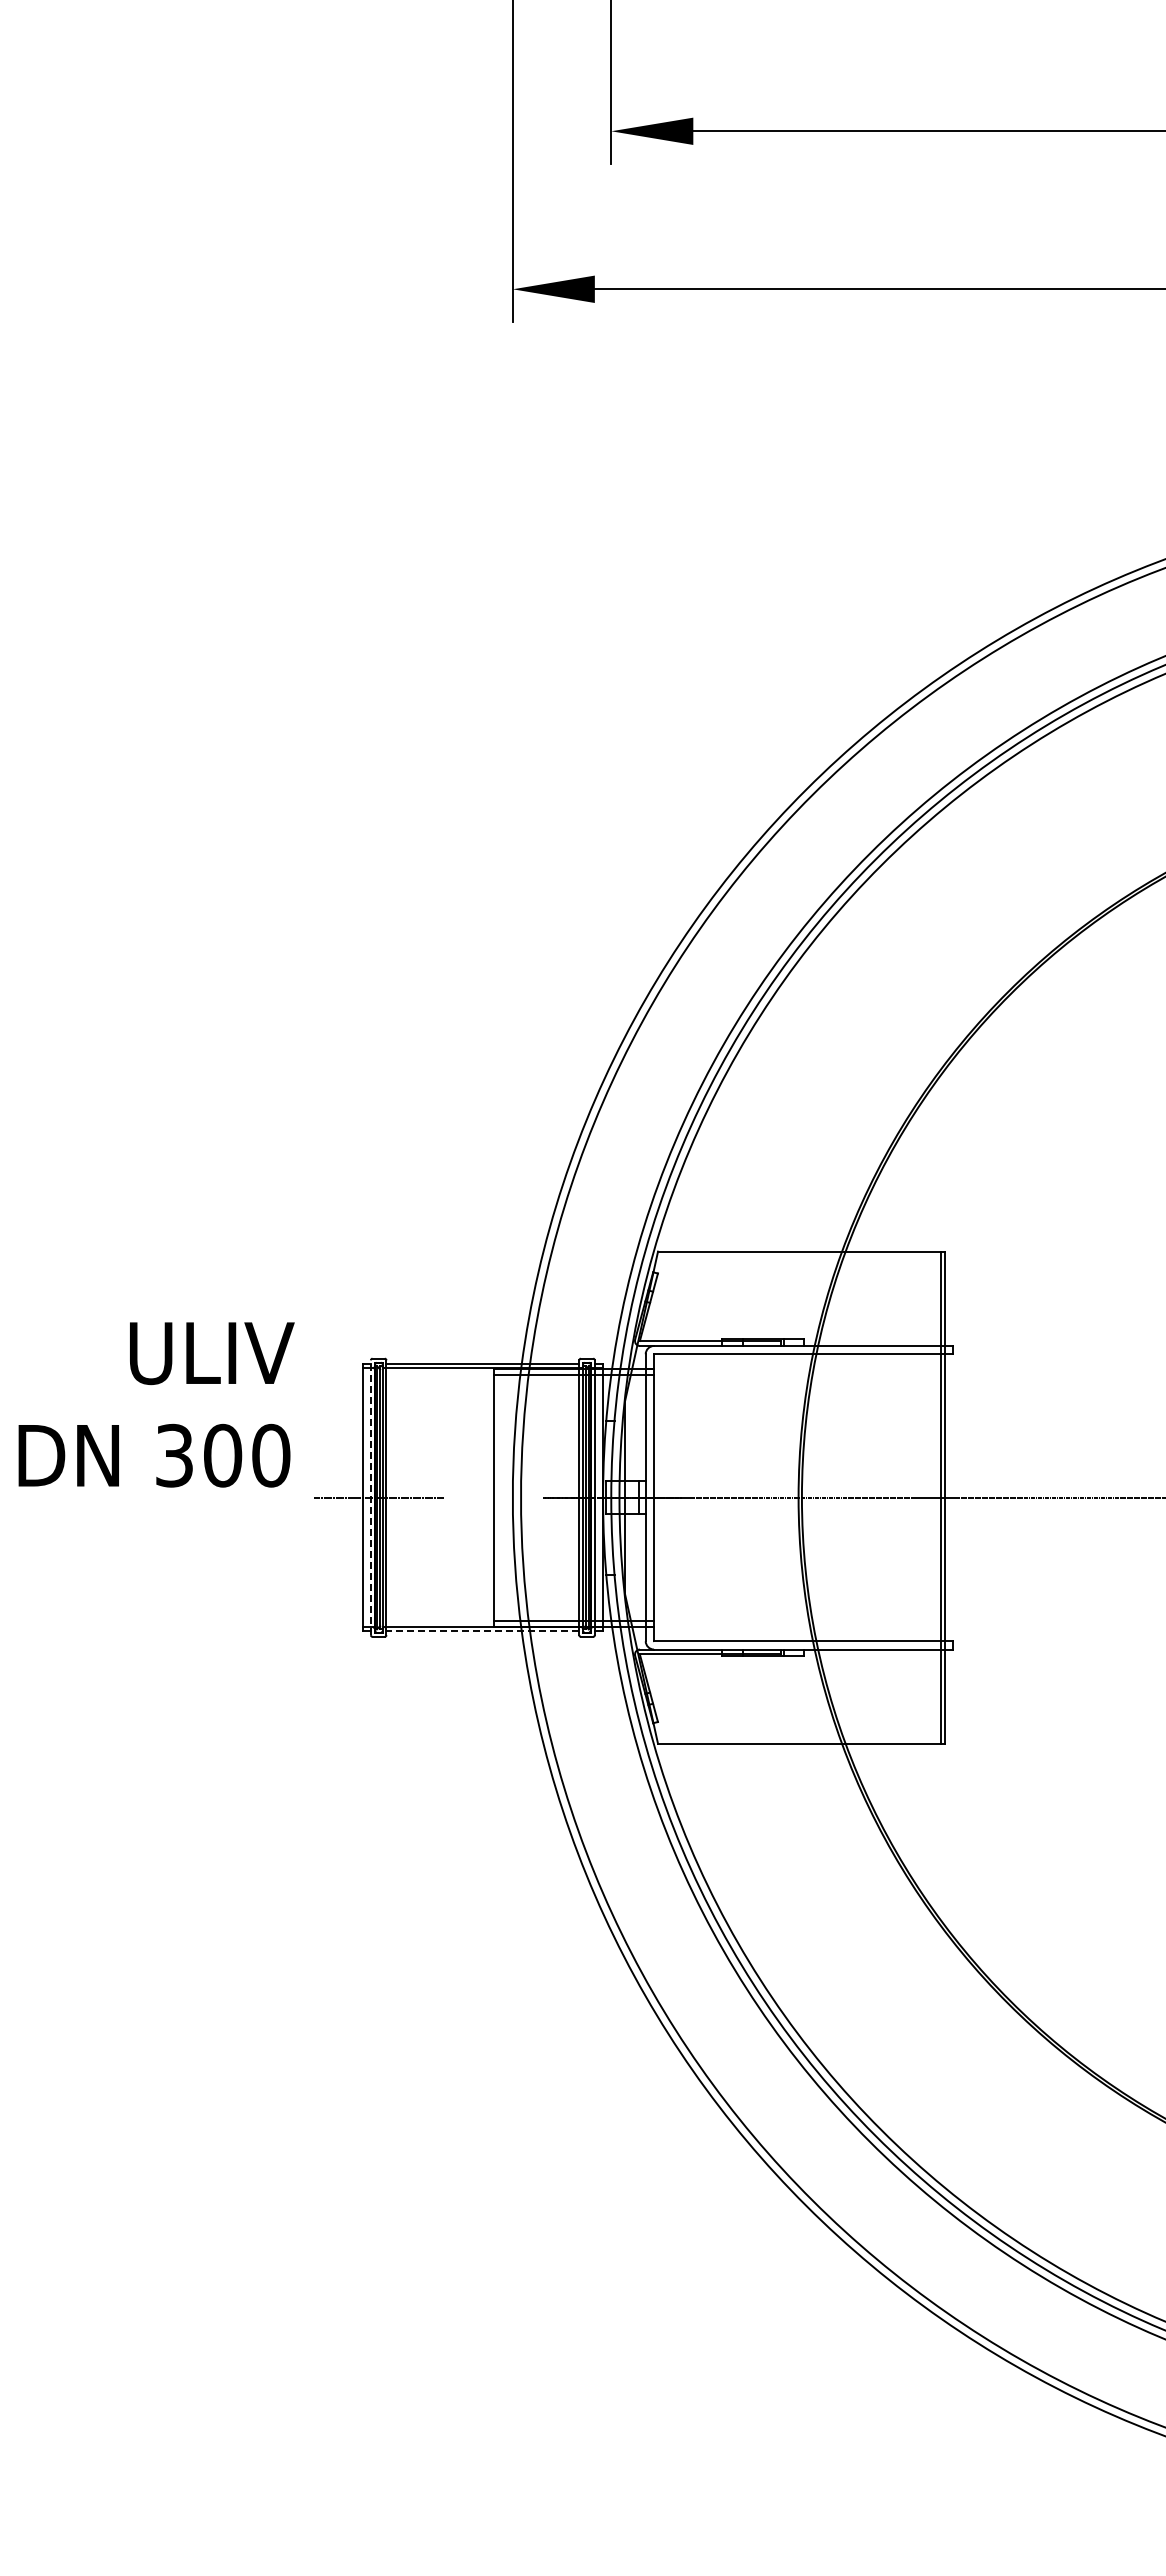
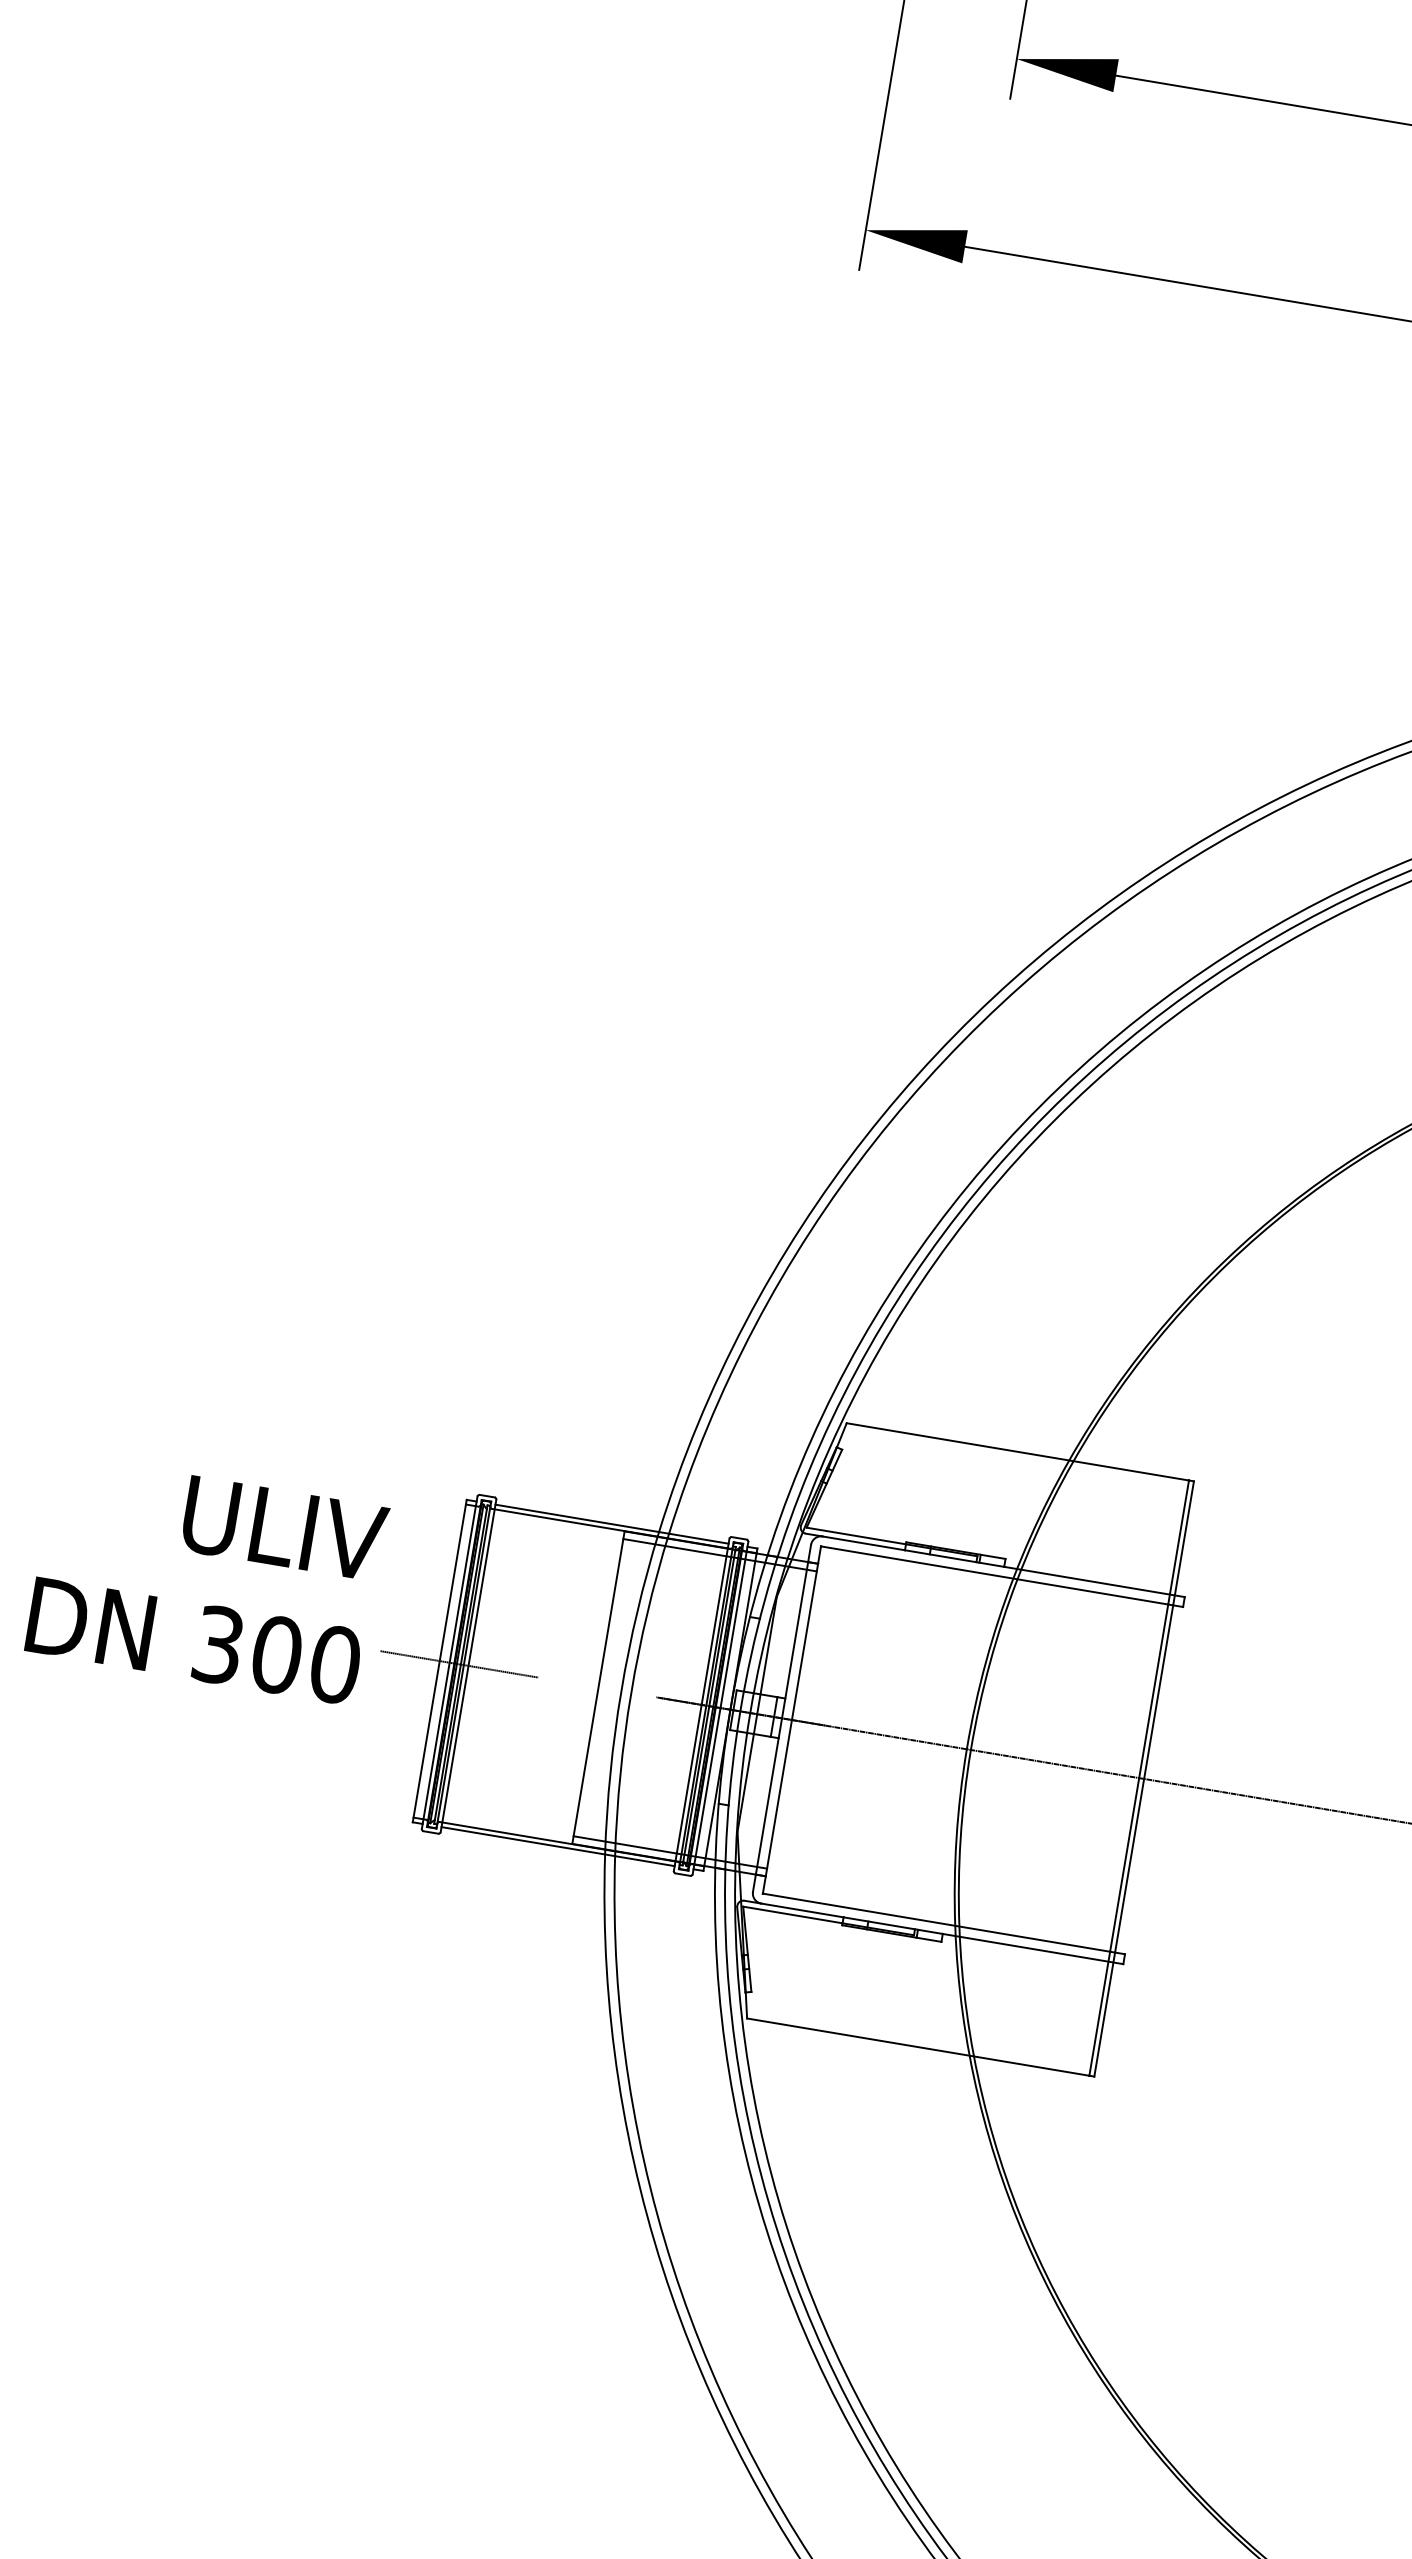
text: (156, 1404) -> (207, 1579), moved
line: (370, 1497) -> (449, 1662), dashed -> solid
line: (482, 1631) -> (557, 1847), dashed -> solid

